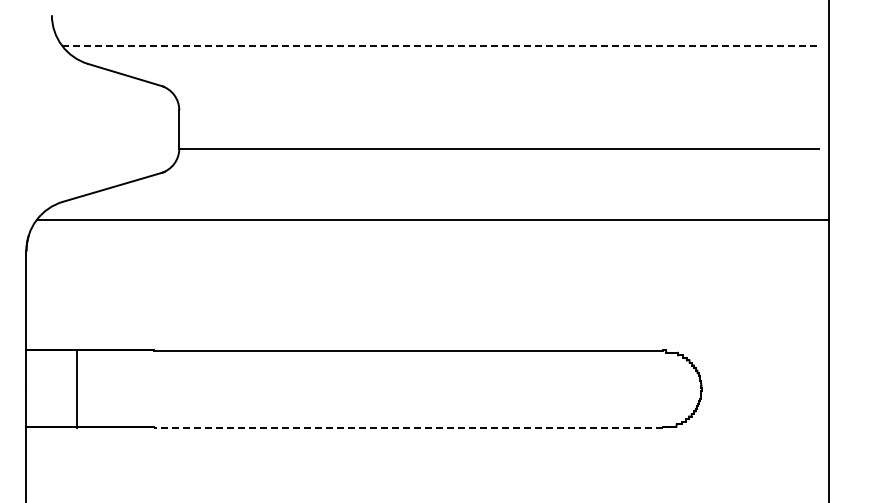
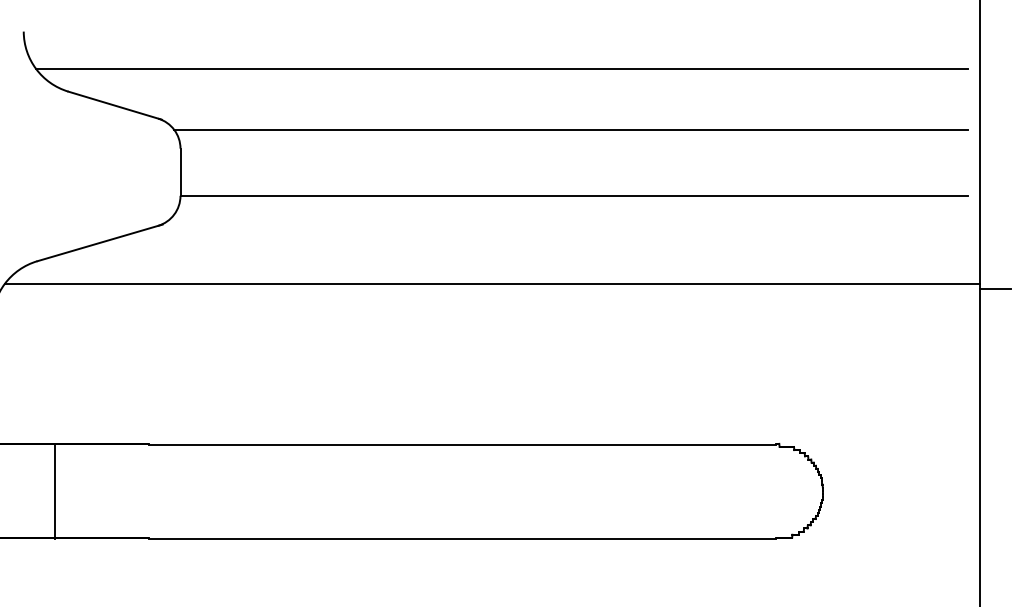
line: (440, 45) -> (501, 68), dashed -> solid
line: (496, 95) -> (570, 130), added
line: (841, 224) -> (995, 289), added
line: (408, 427) -> (462, 538), dashed -> solid

